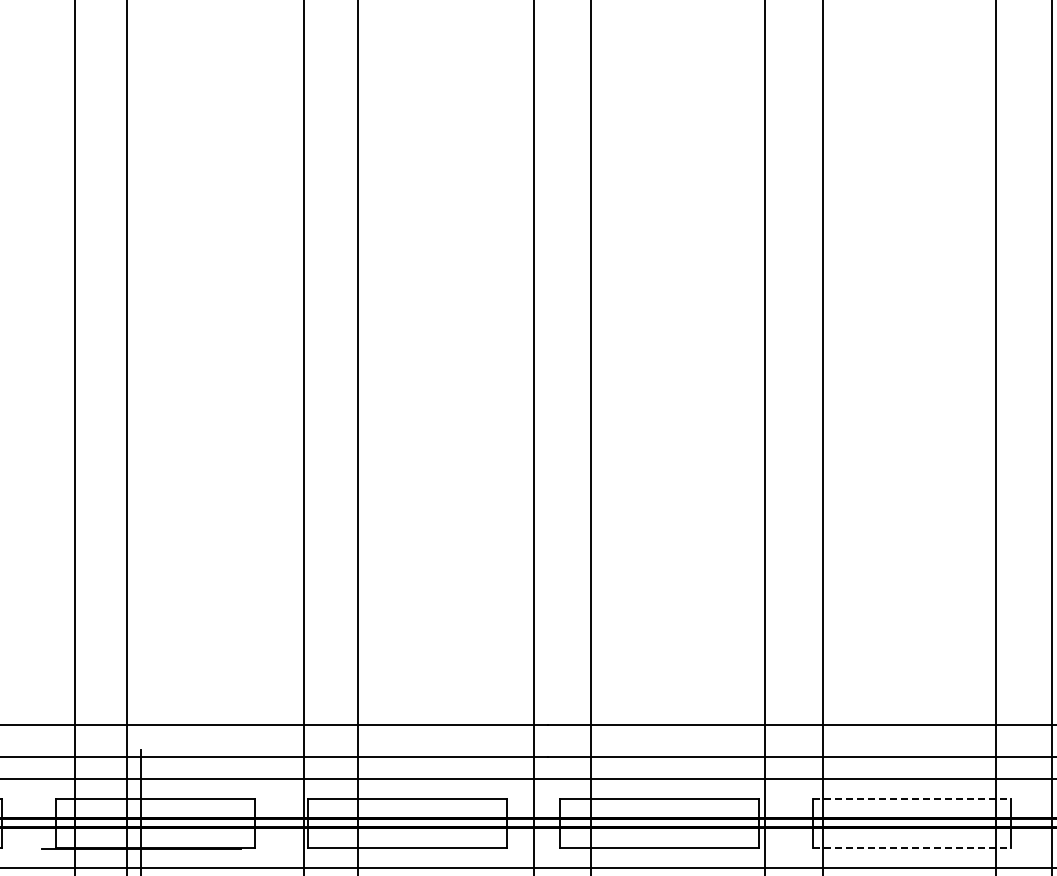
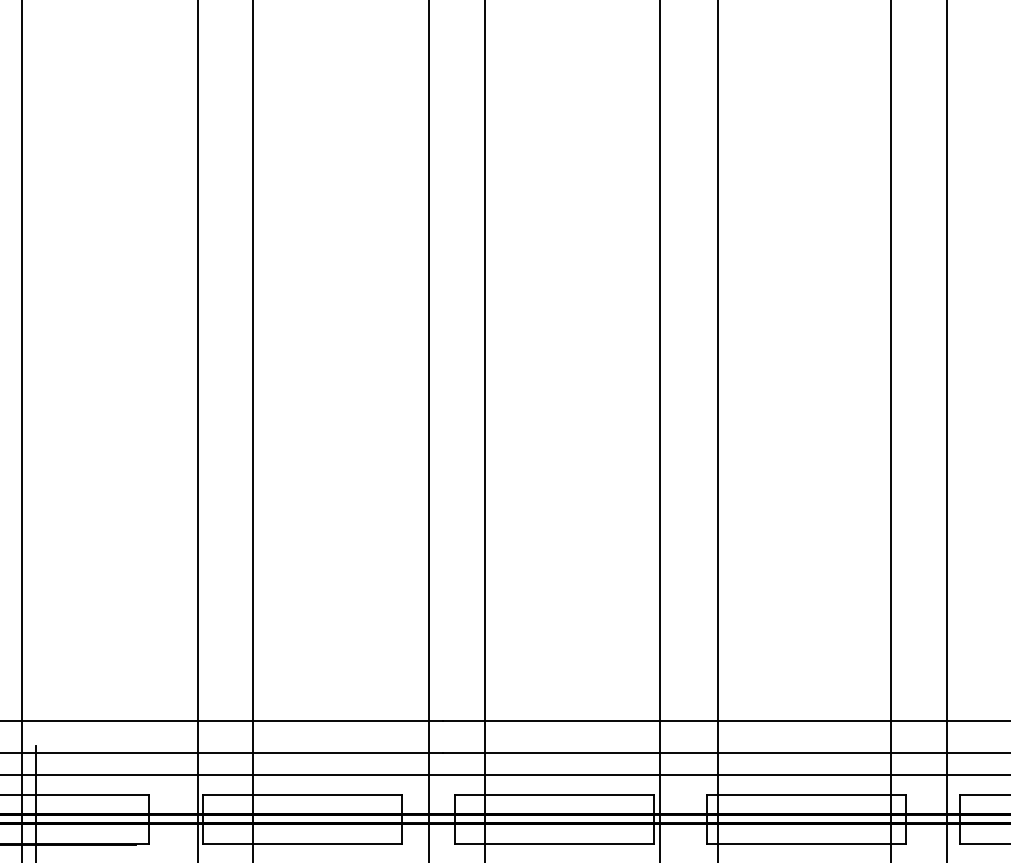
line: (912, 798) -> (807, 794), dashed -> solid
line: (912, 848) -> (807, 844), dashed -> solid

